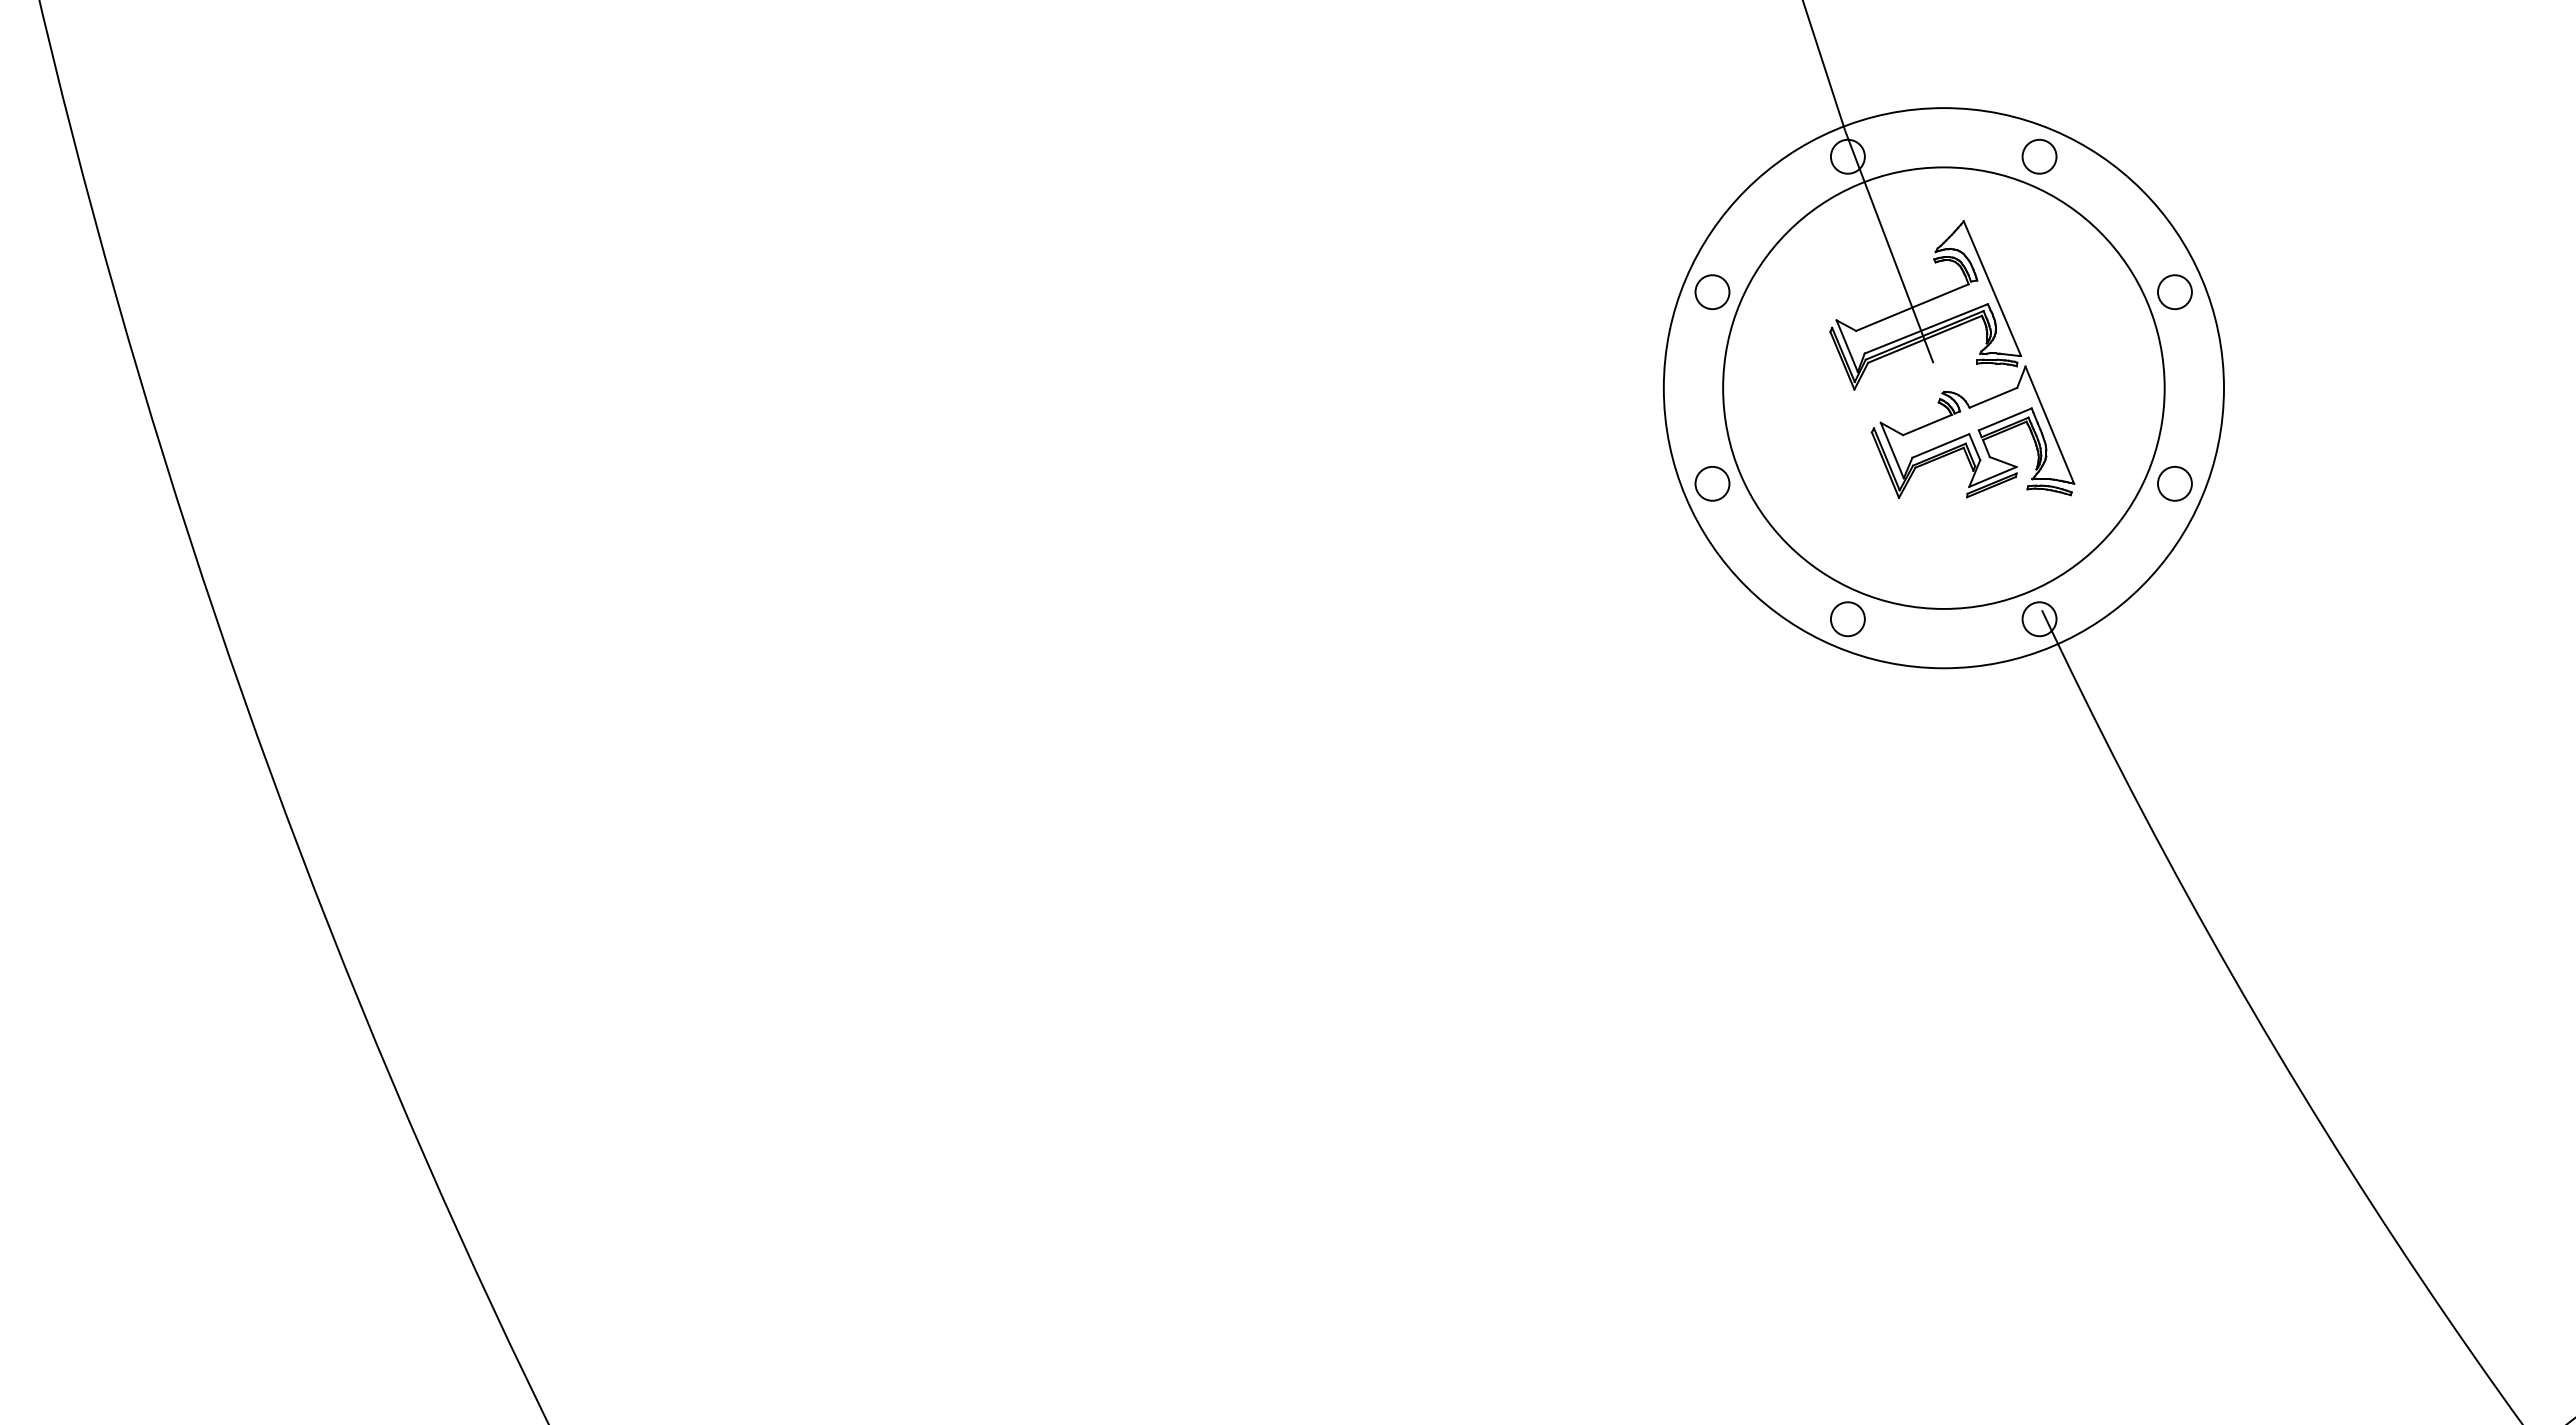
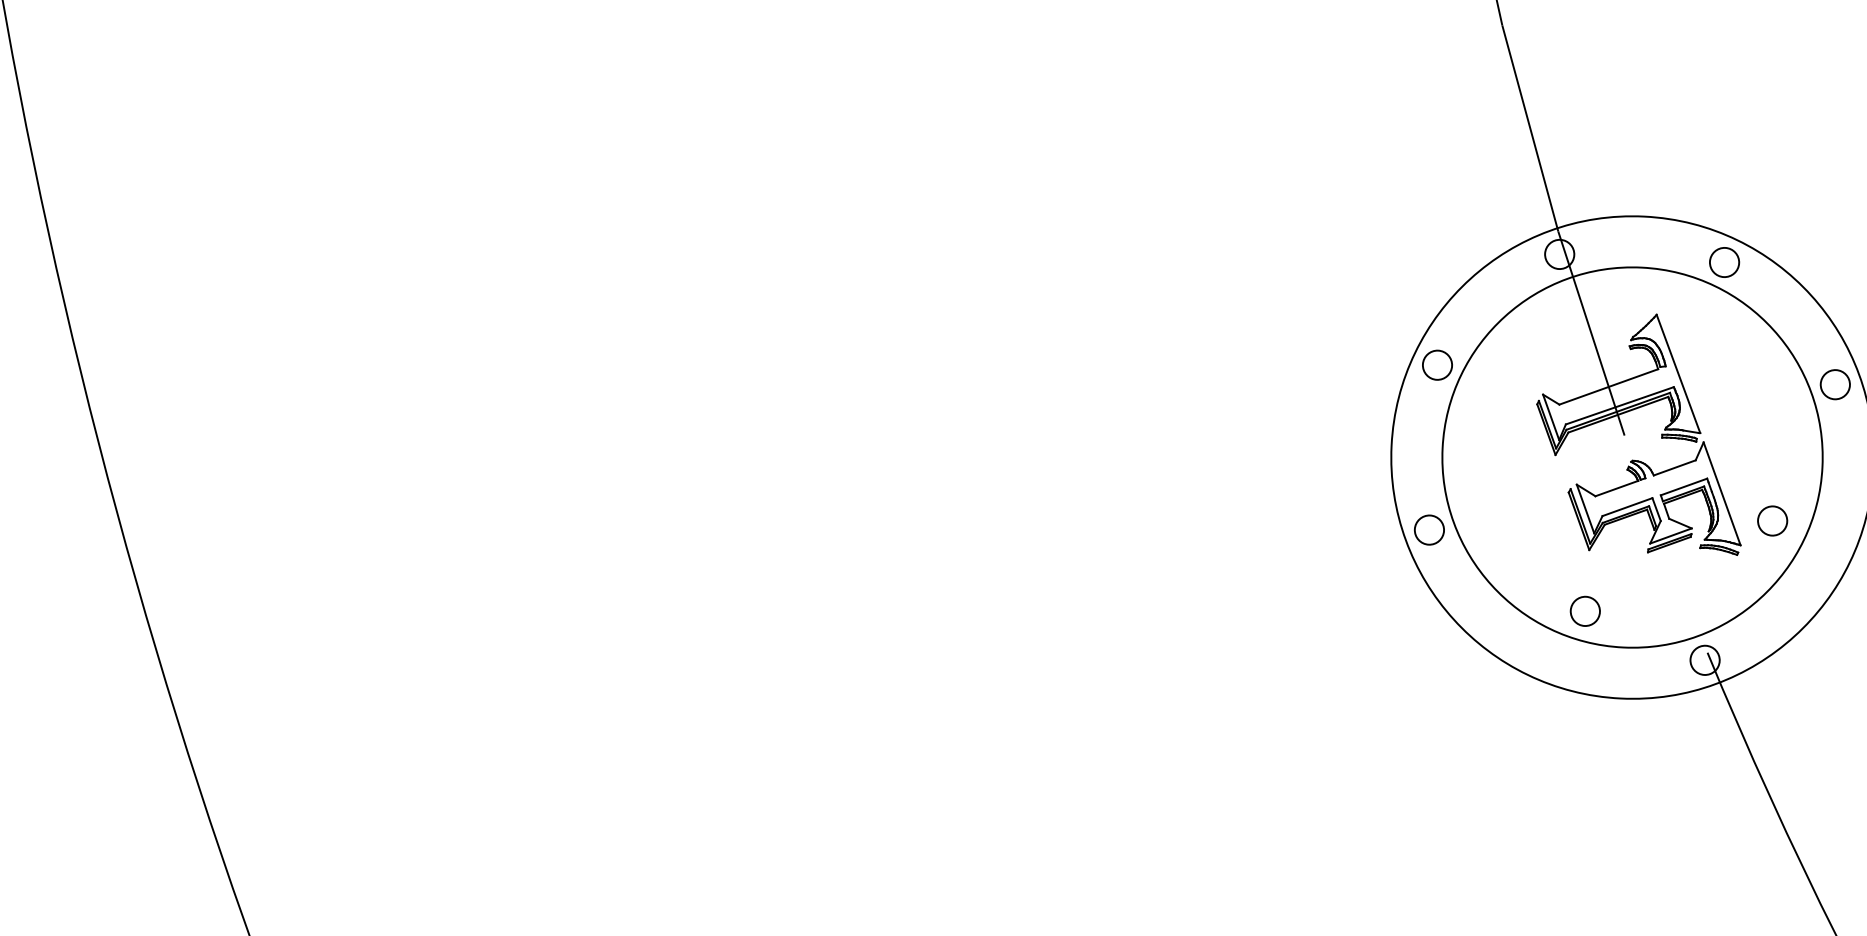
circle: (2174, 483) -> (1772, 520), moved
circle: (1847, 619) -> (1584, 611), moved

